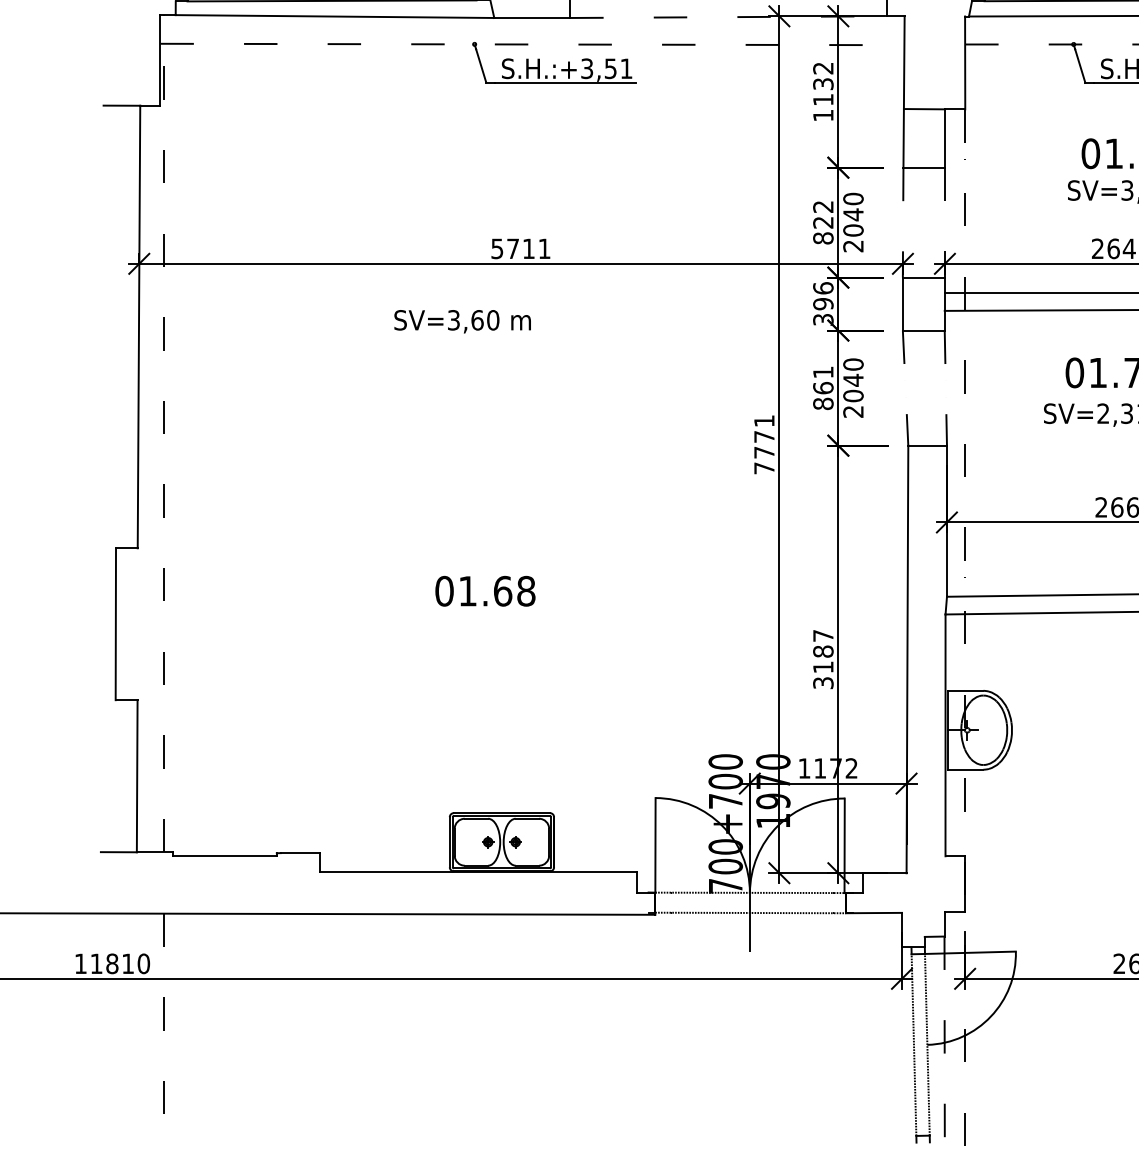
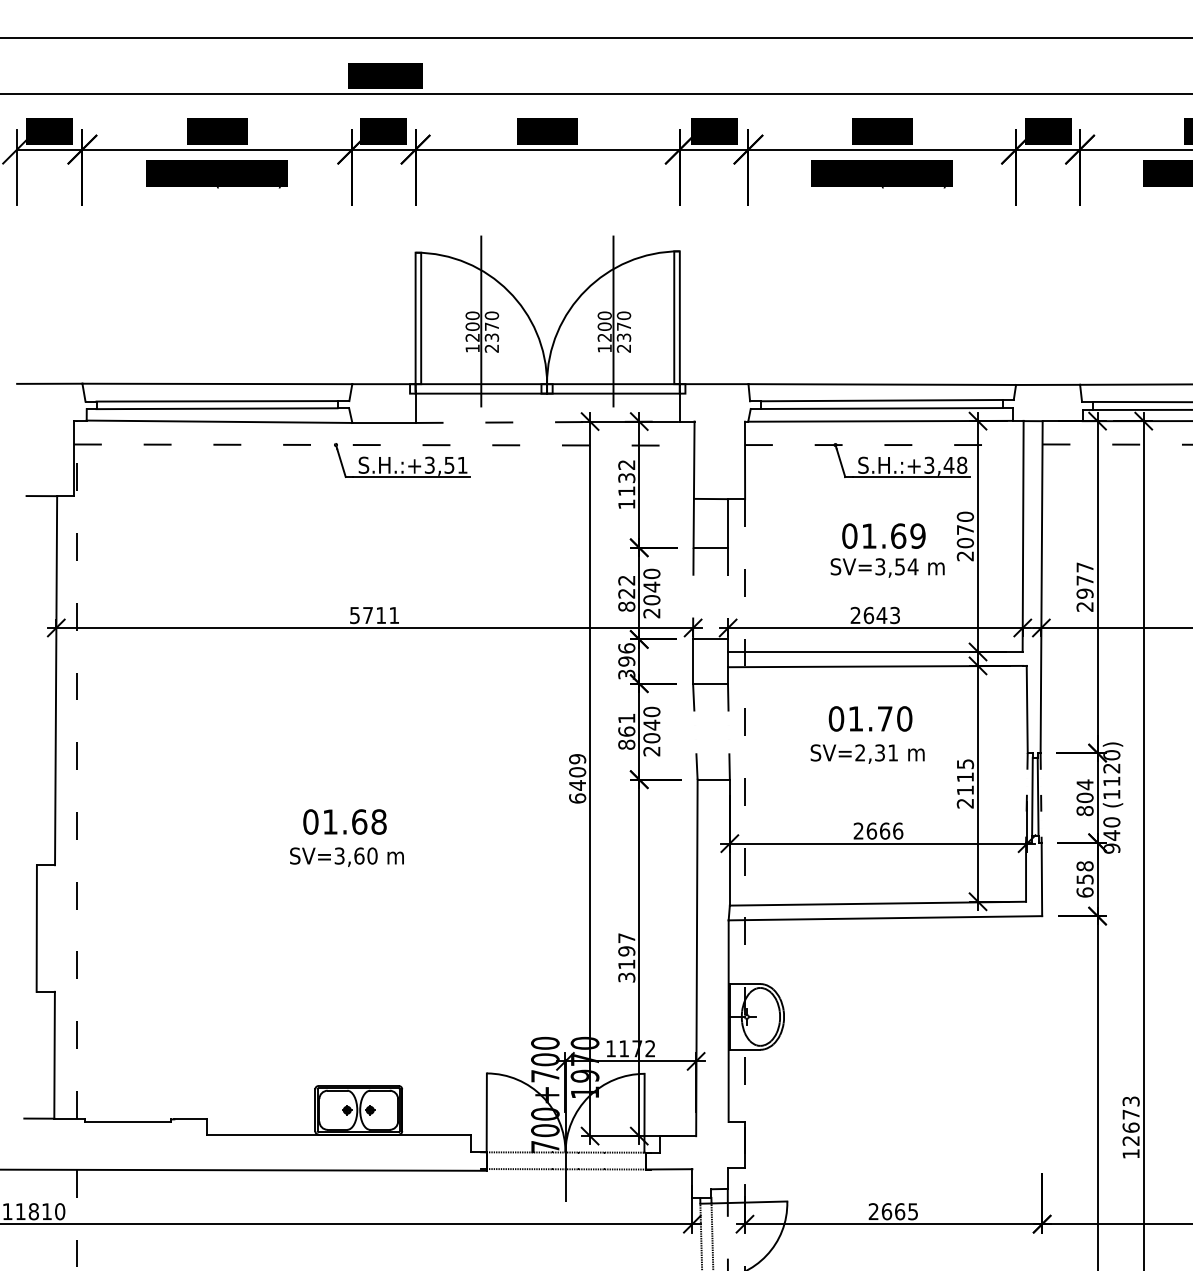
text: (462, 320) -> (346, 856), moved
text: (764, 444) -> (577, 778), 7771 -> 6409
text: (484, 590) -> (344, 821), moved
text: (823, 651) -> (626, 951), 3187 -> 3197

